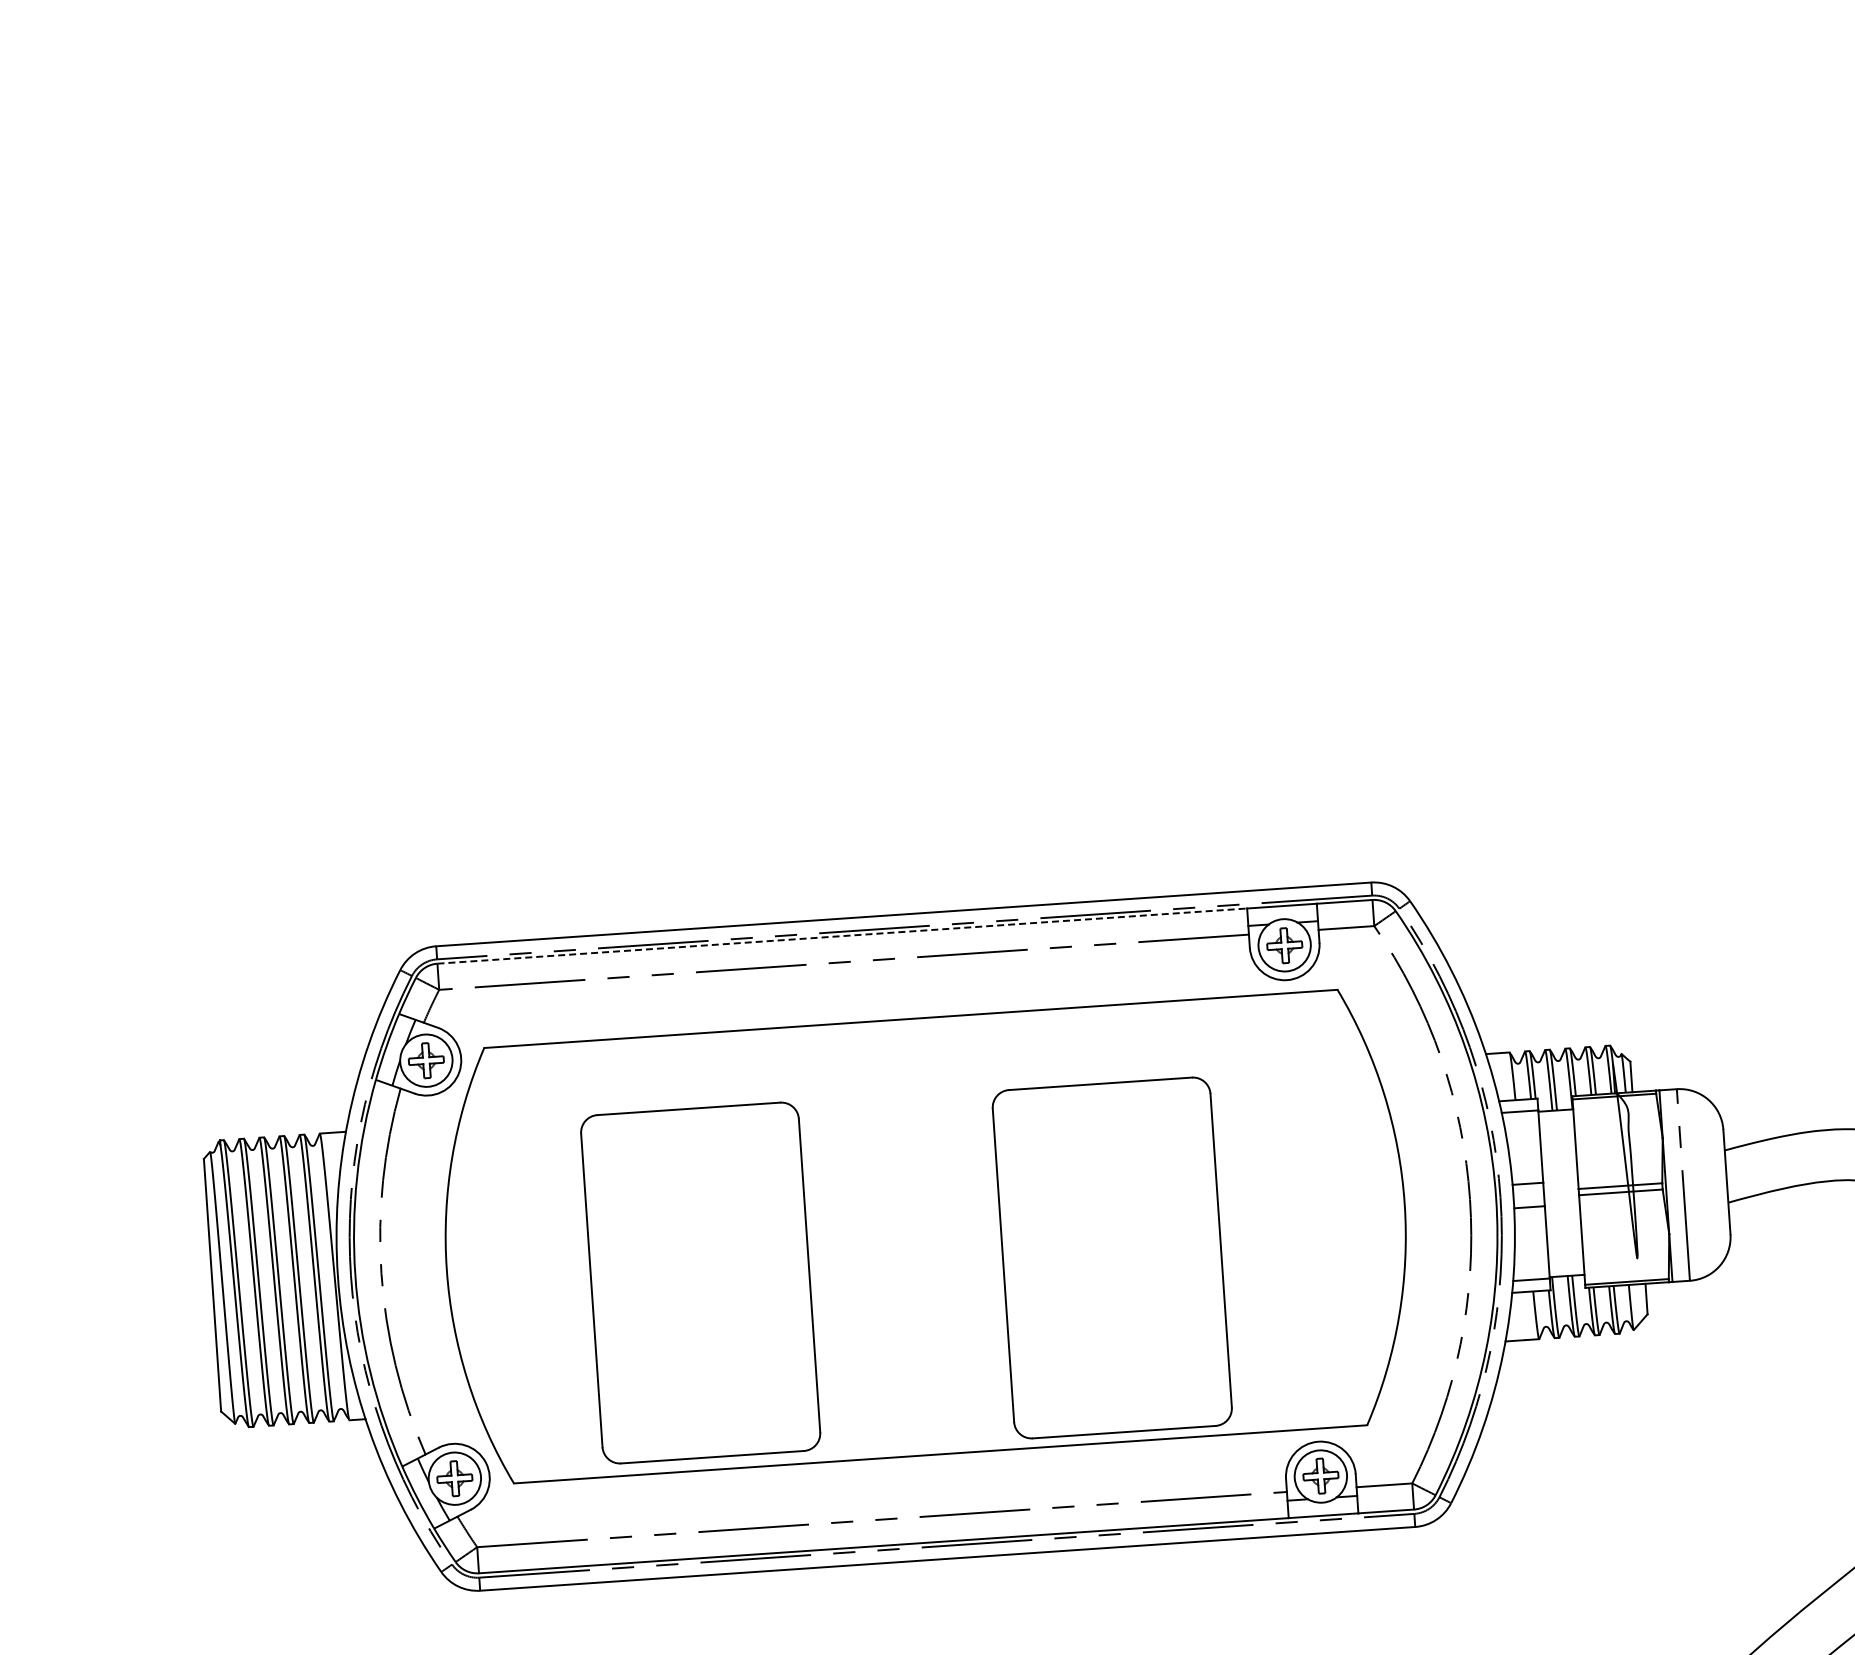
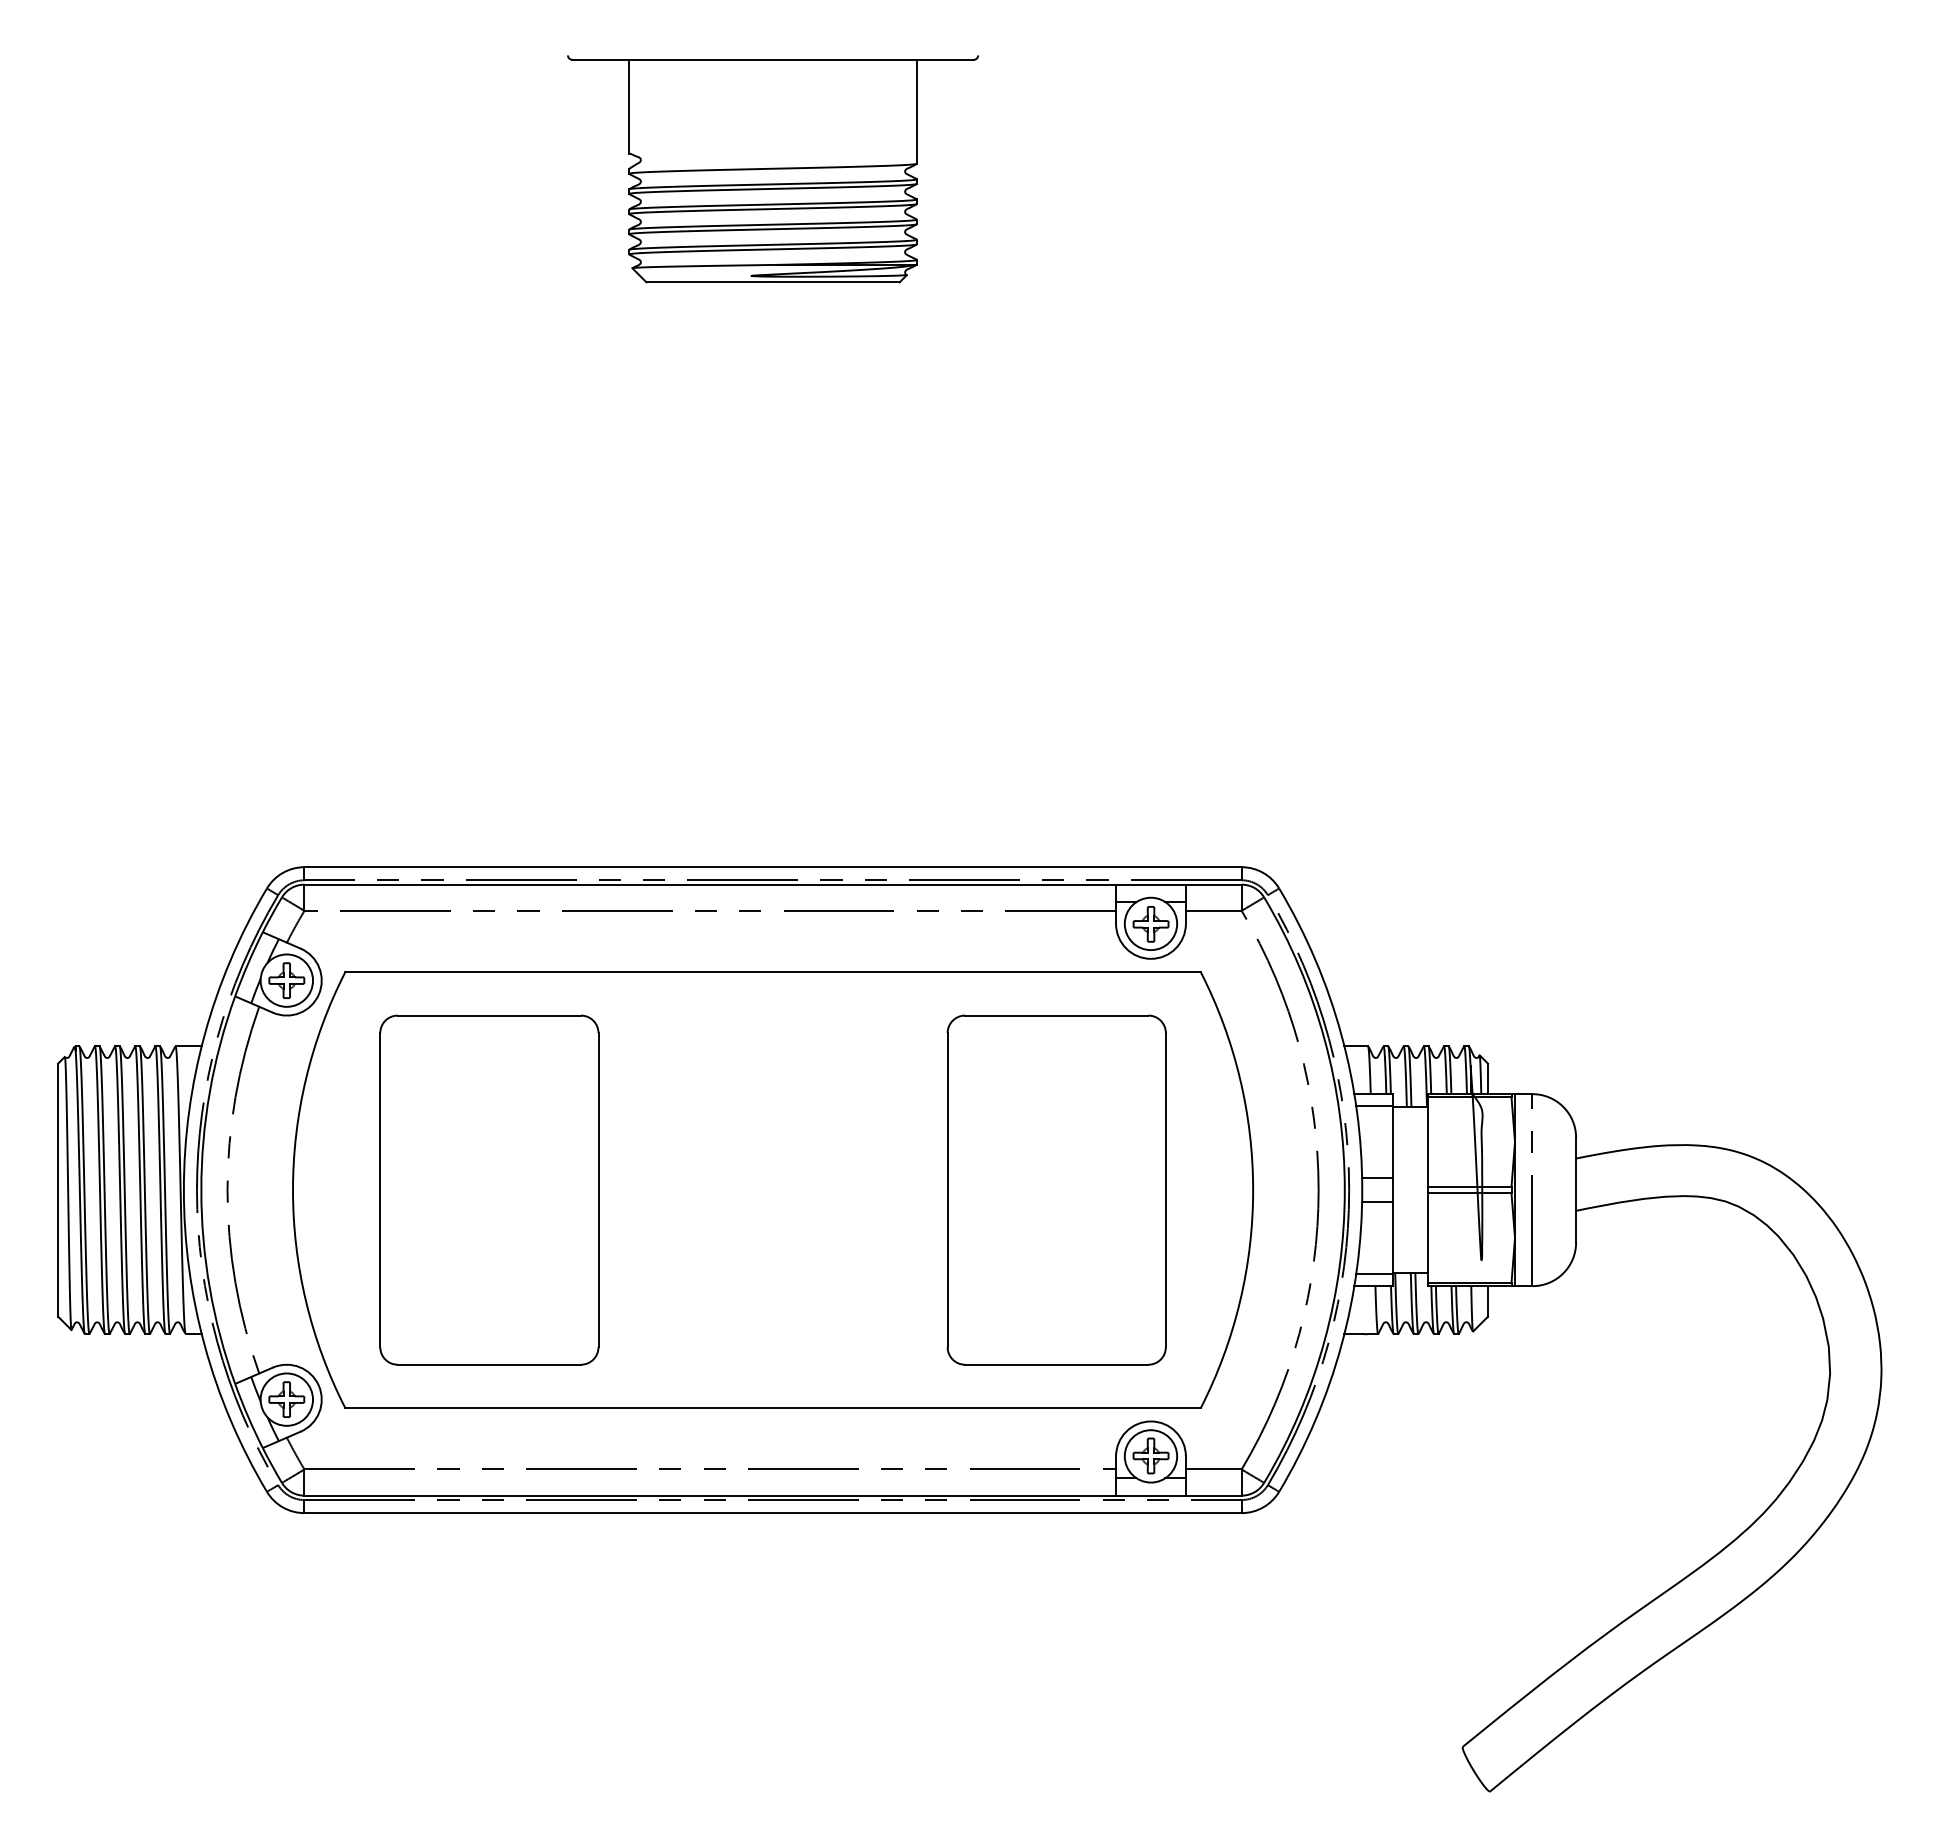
part: (855, 218) -> (772, 169), added
line: (842, 935) -> (710, 884), dashed -> solid
part: (1112, 1257) -> (1056, 1189), moved
part: (700, 1282) -> (489, 1189), moved

